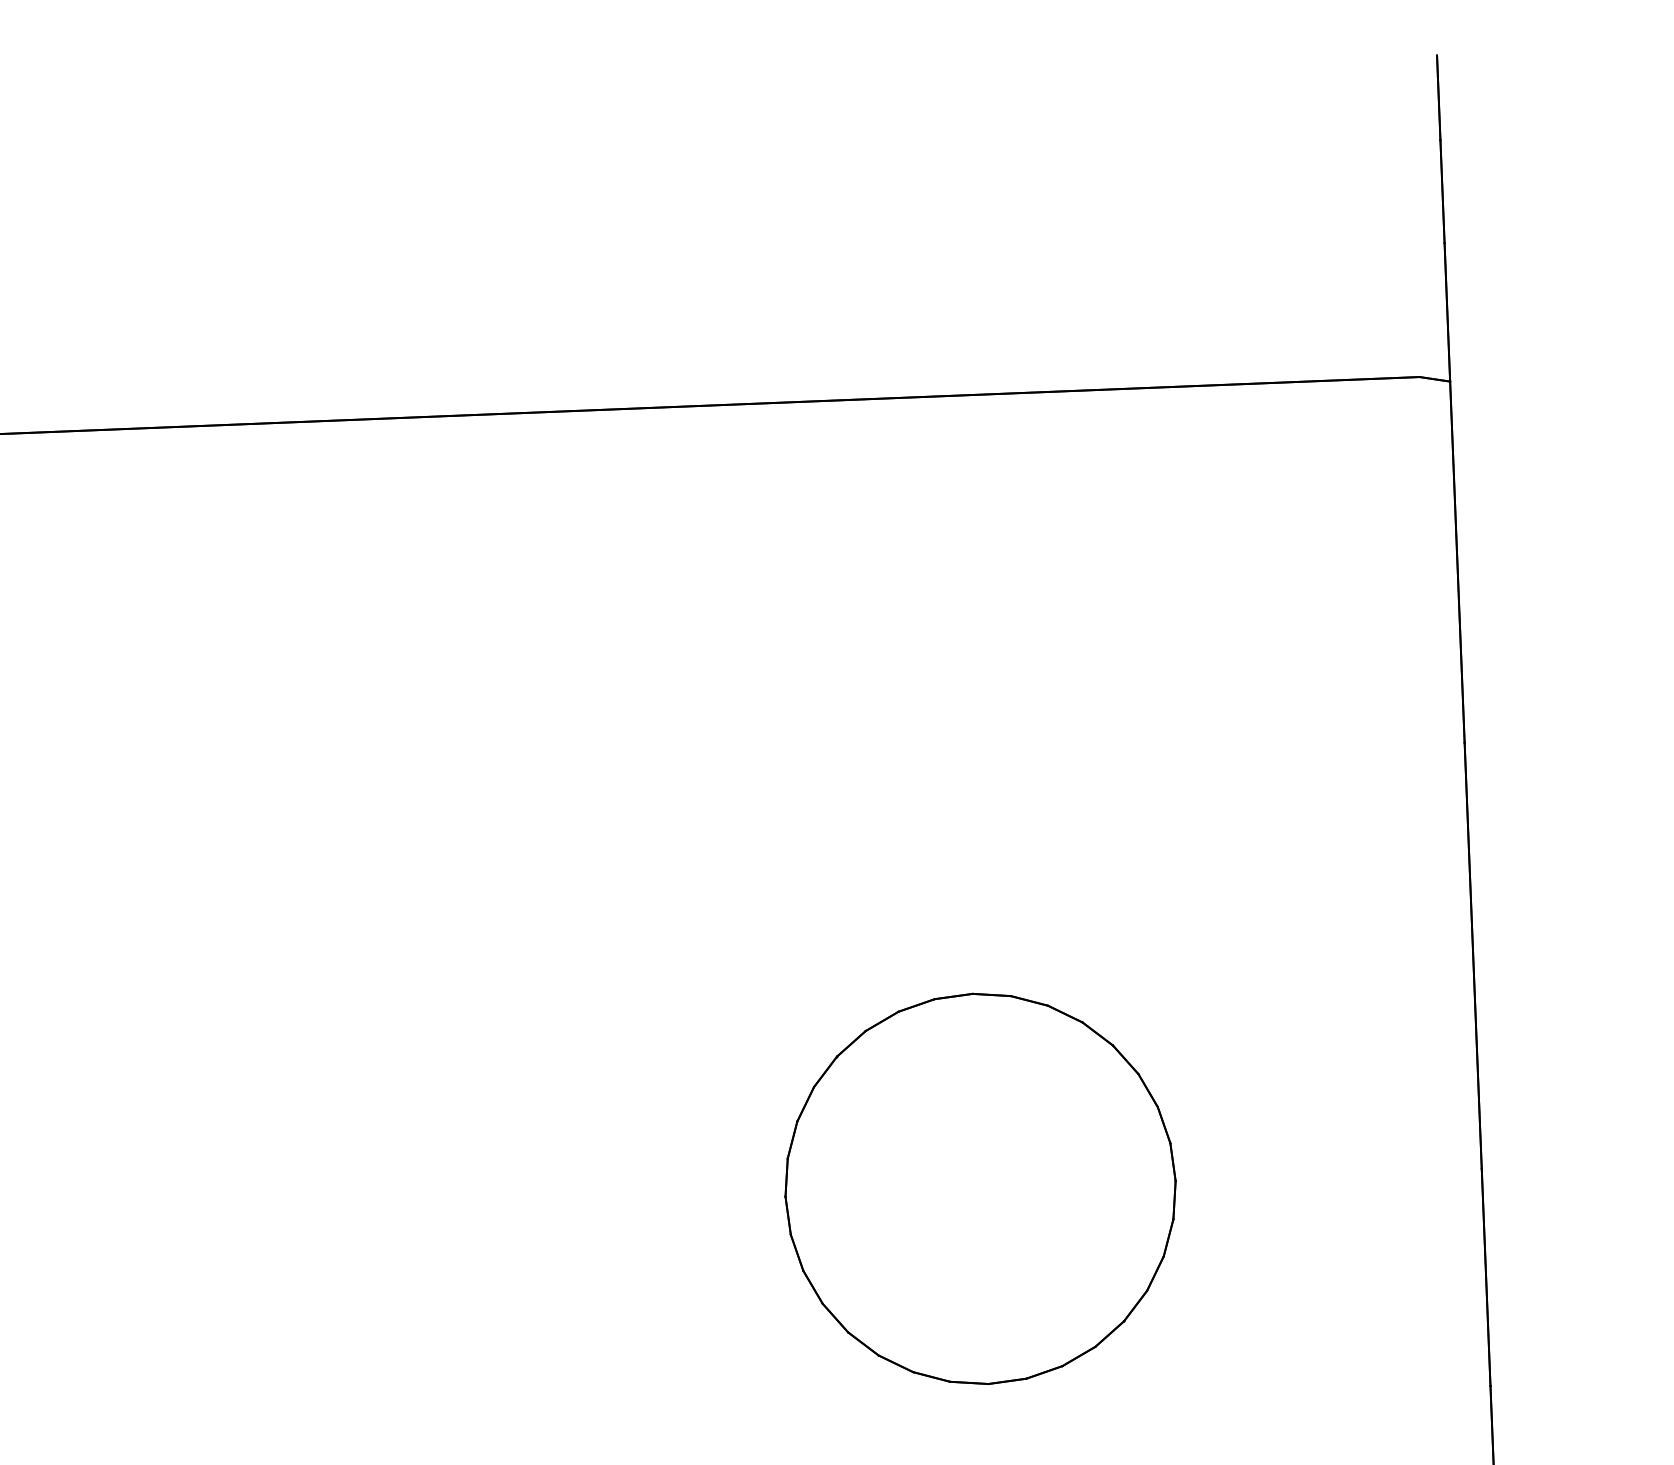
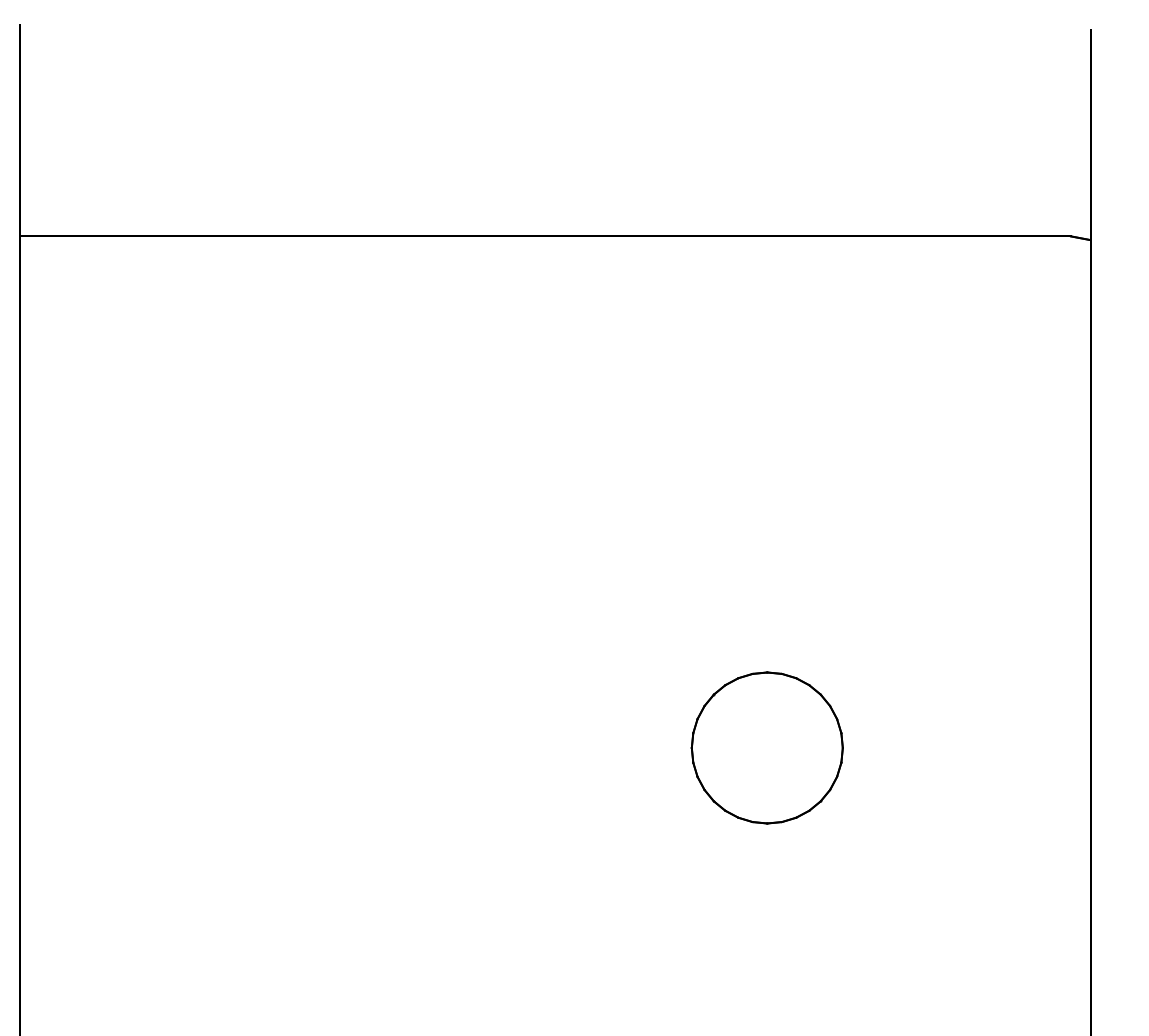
part: (980, 1188) -> (767, 747), size x0.6

